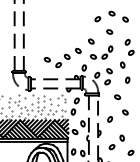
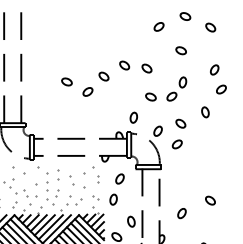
part: (62, 58) -> (95, 79), moved
part: (127, 79) -> (214, 139), removed
part: (117, 96) -> (195, 170), removed

